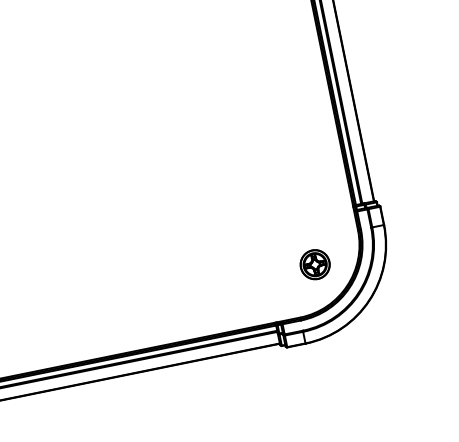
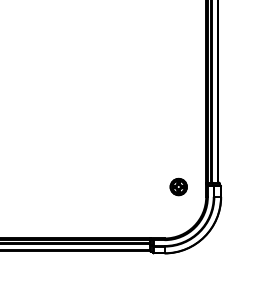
part: (314, 263) -> (178, 186), moved

